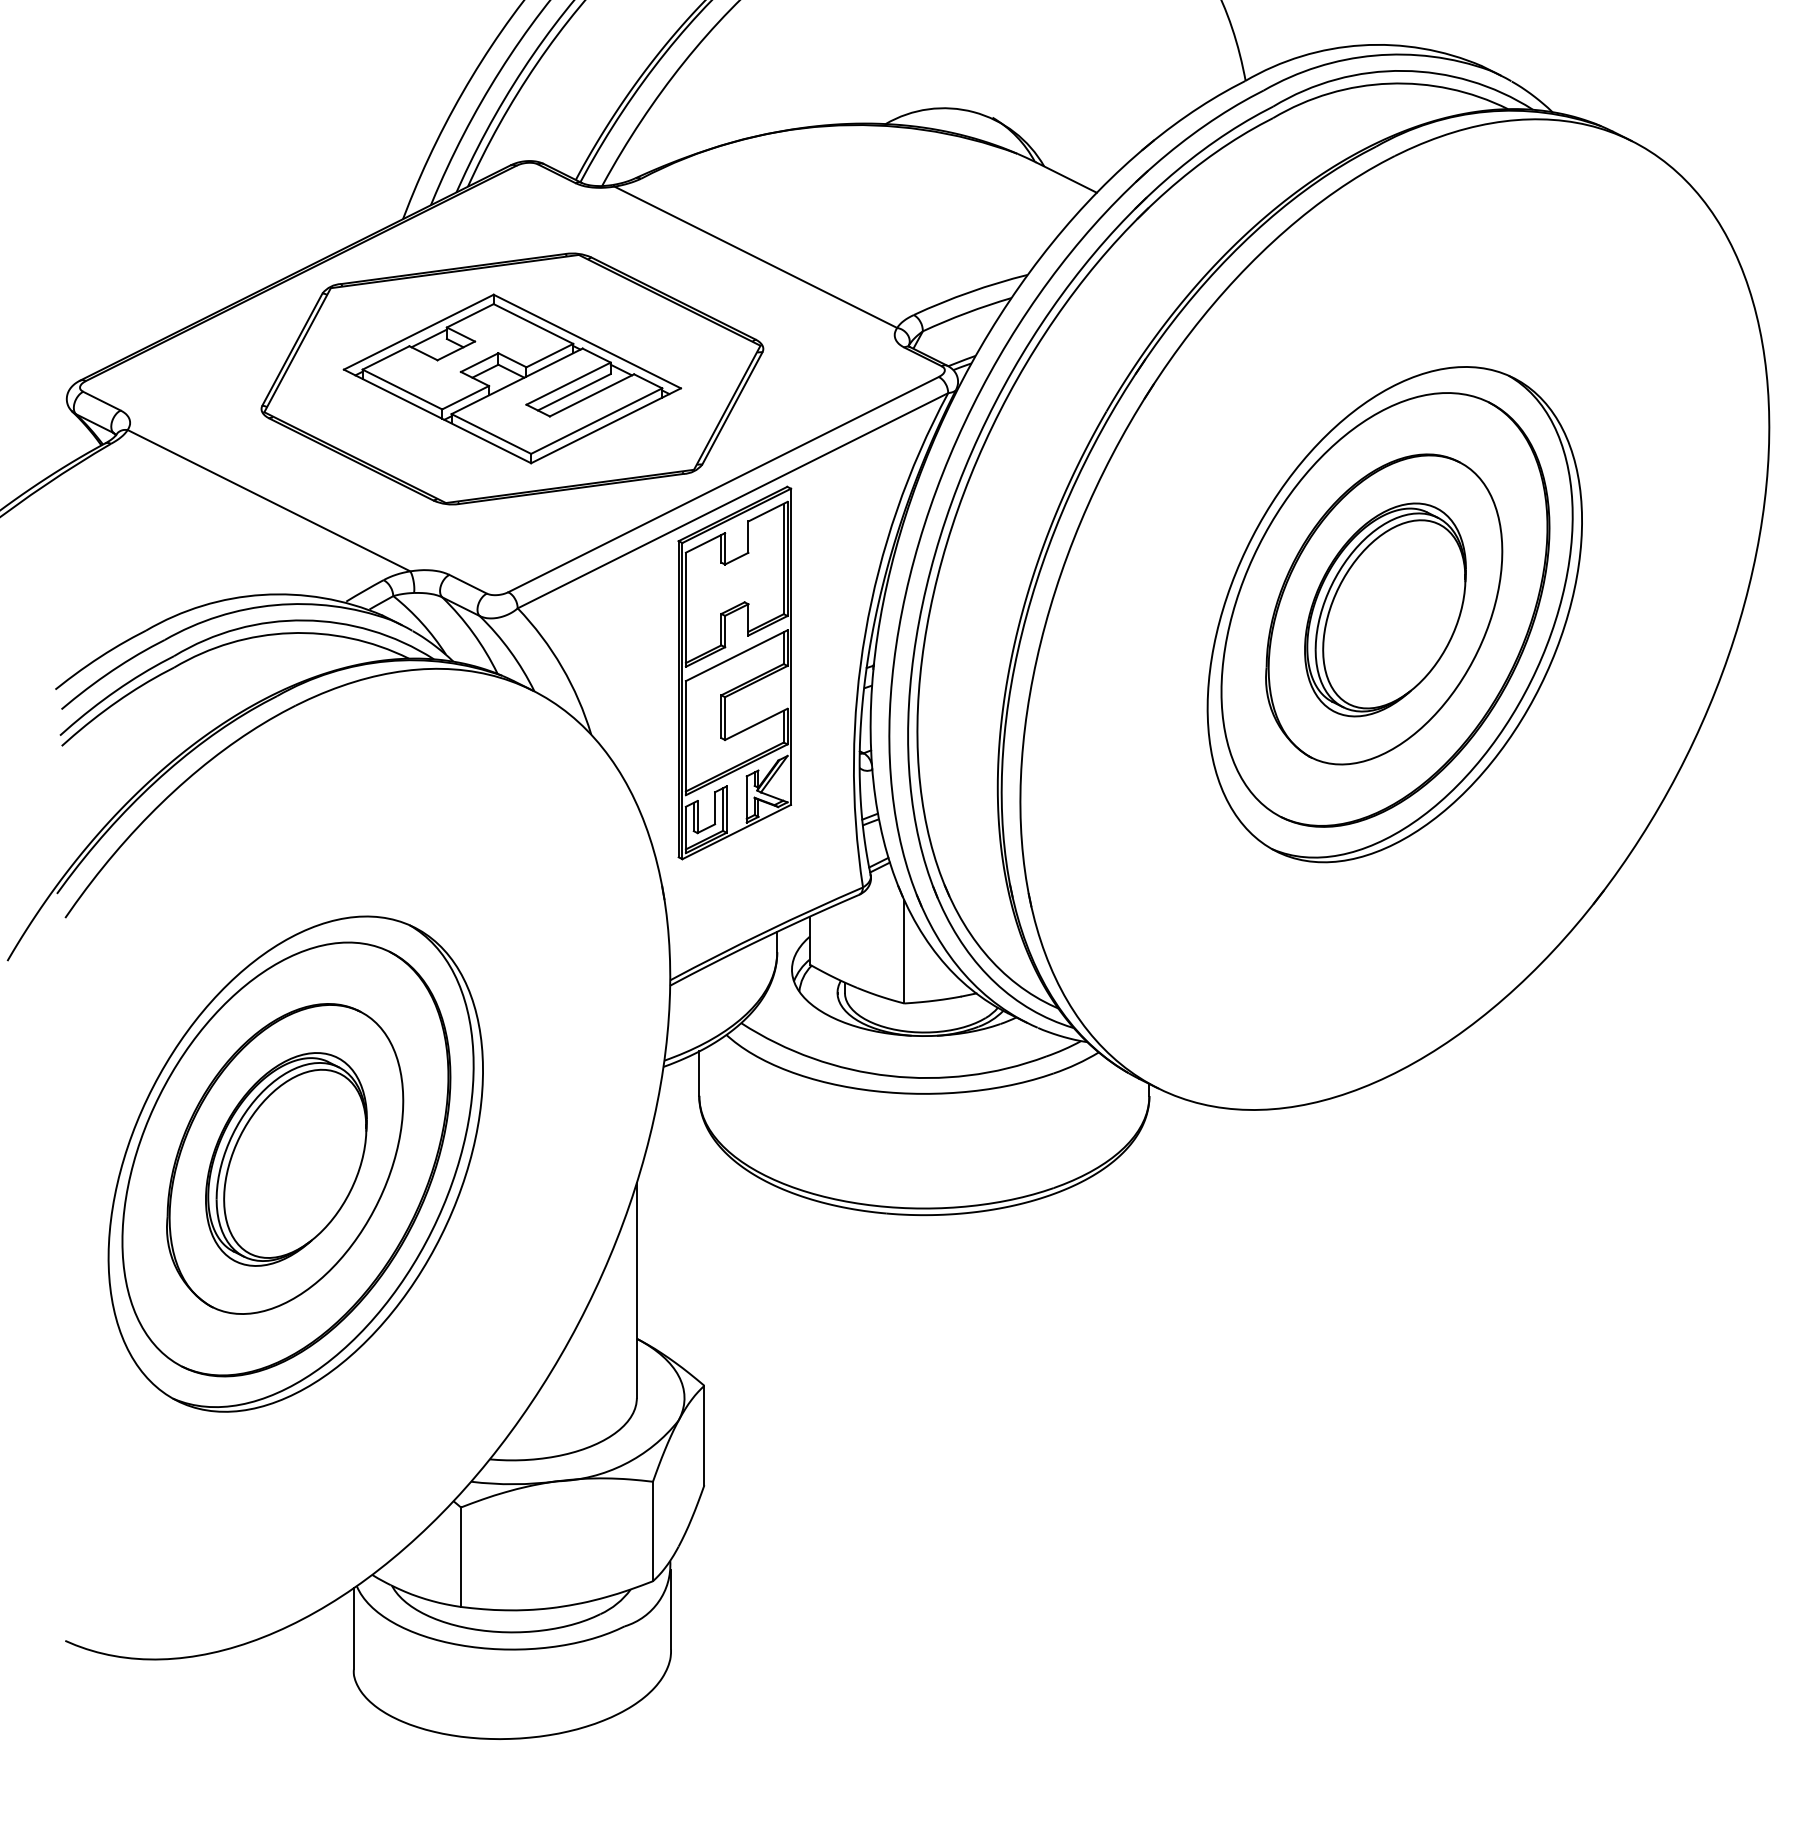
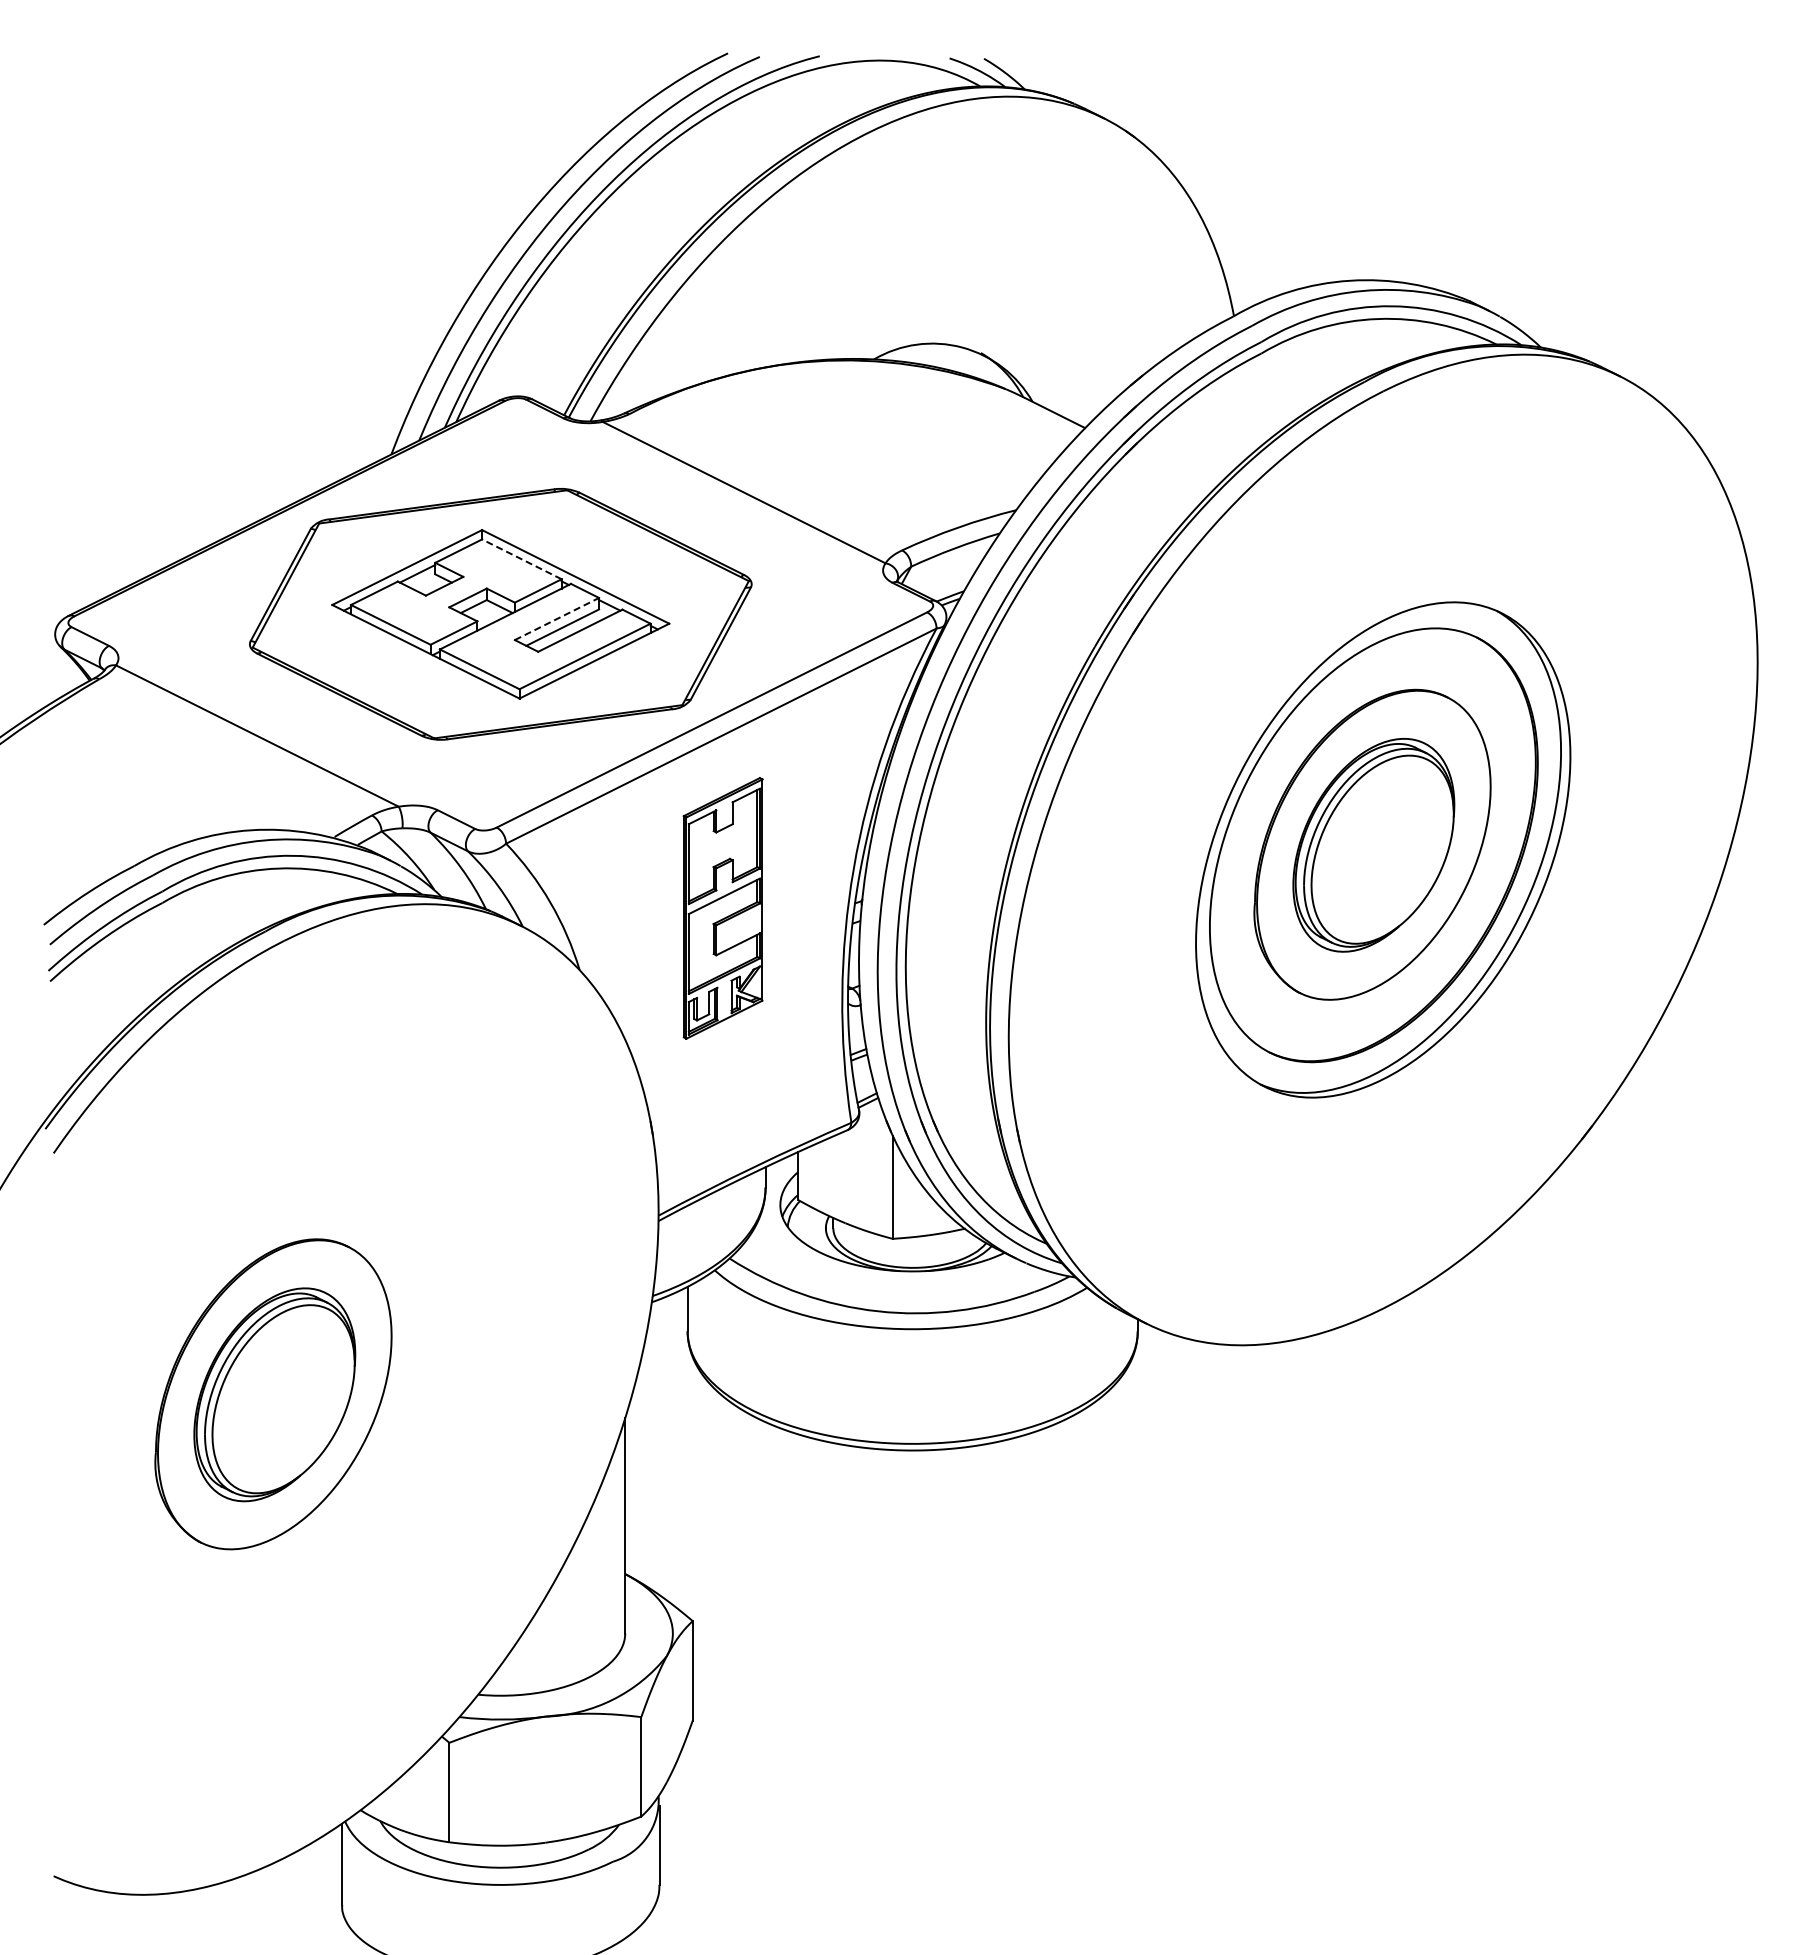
line: (533, 324) -> (521, 559), solid -> dashed
line: (569, 383) -> (557, 618), solid -> dashed
part: (734, 673) -> (722, 908), size x0.7
part: (296, 1164) -> (284, 1399), removed

